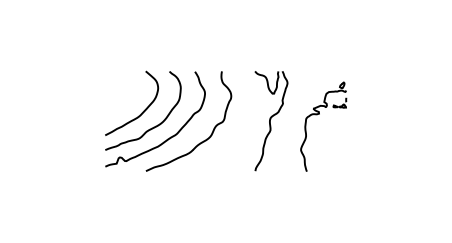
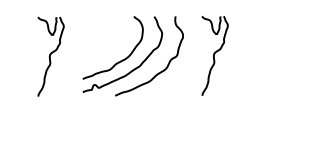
curve: (142, 111) -> (112, 48), removed
part: (317, 115) -> (251, 51), removed
part: (65, 122) -> (51, 57), added

